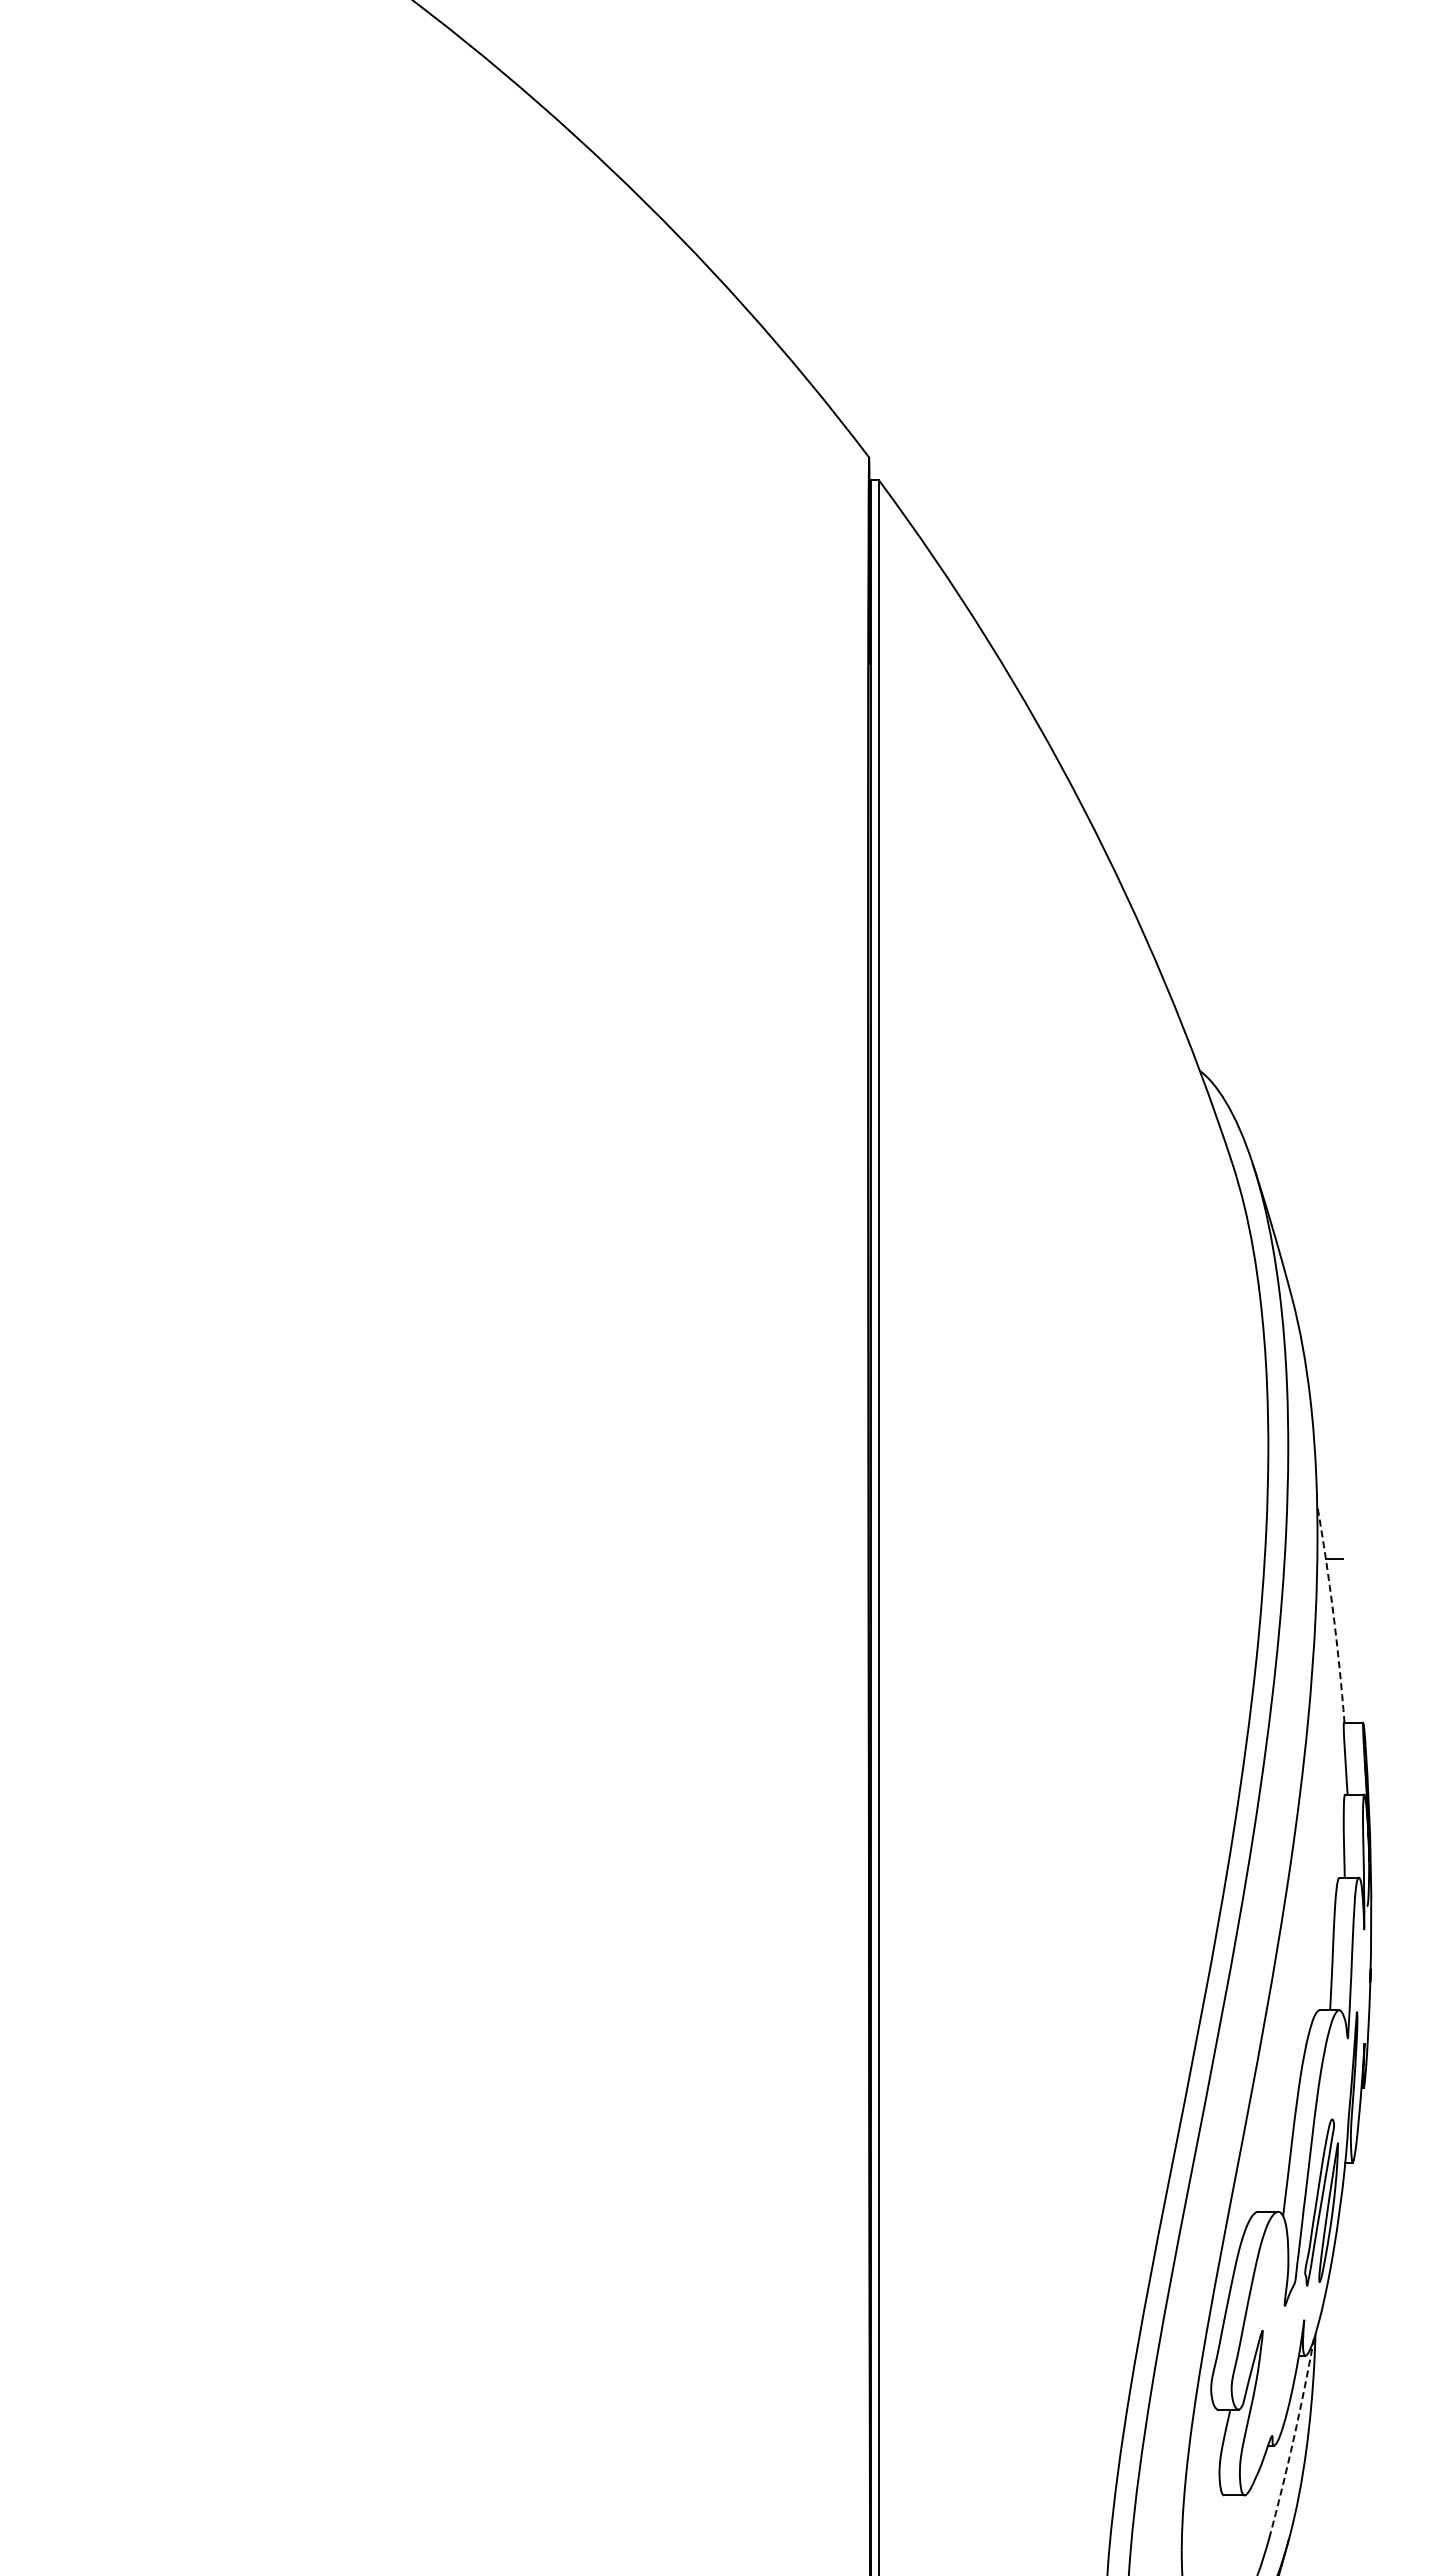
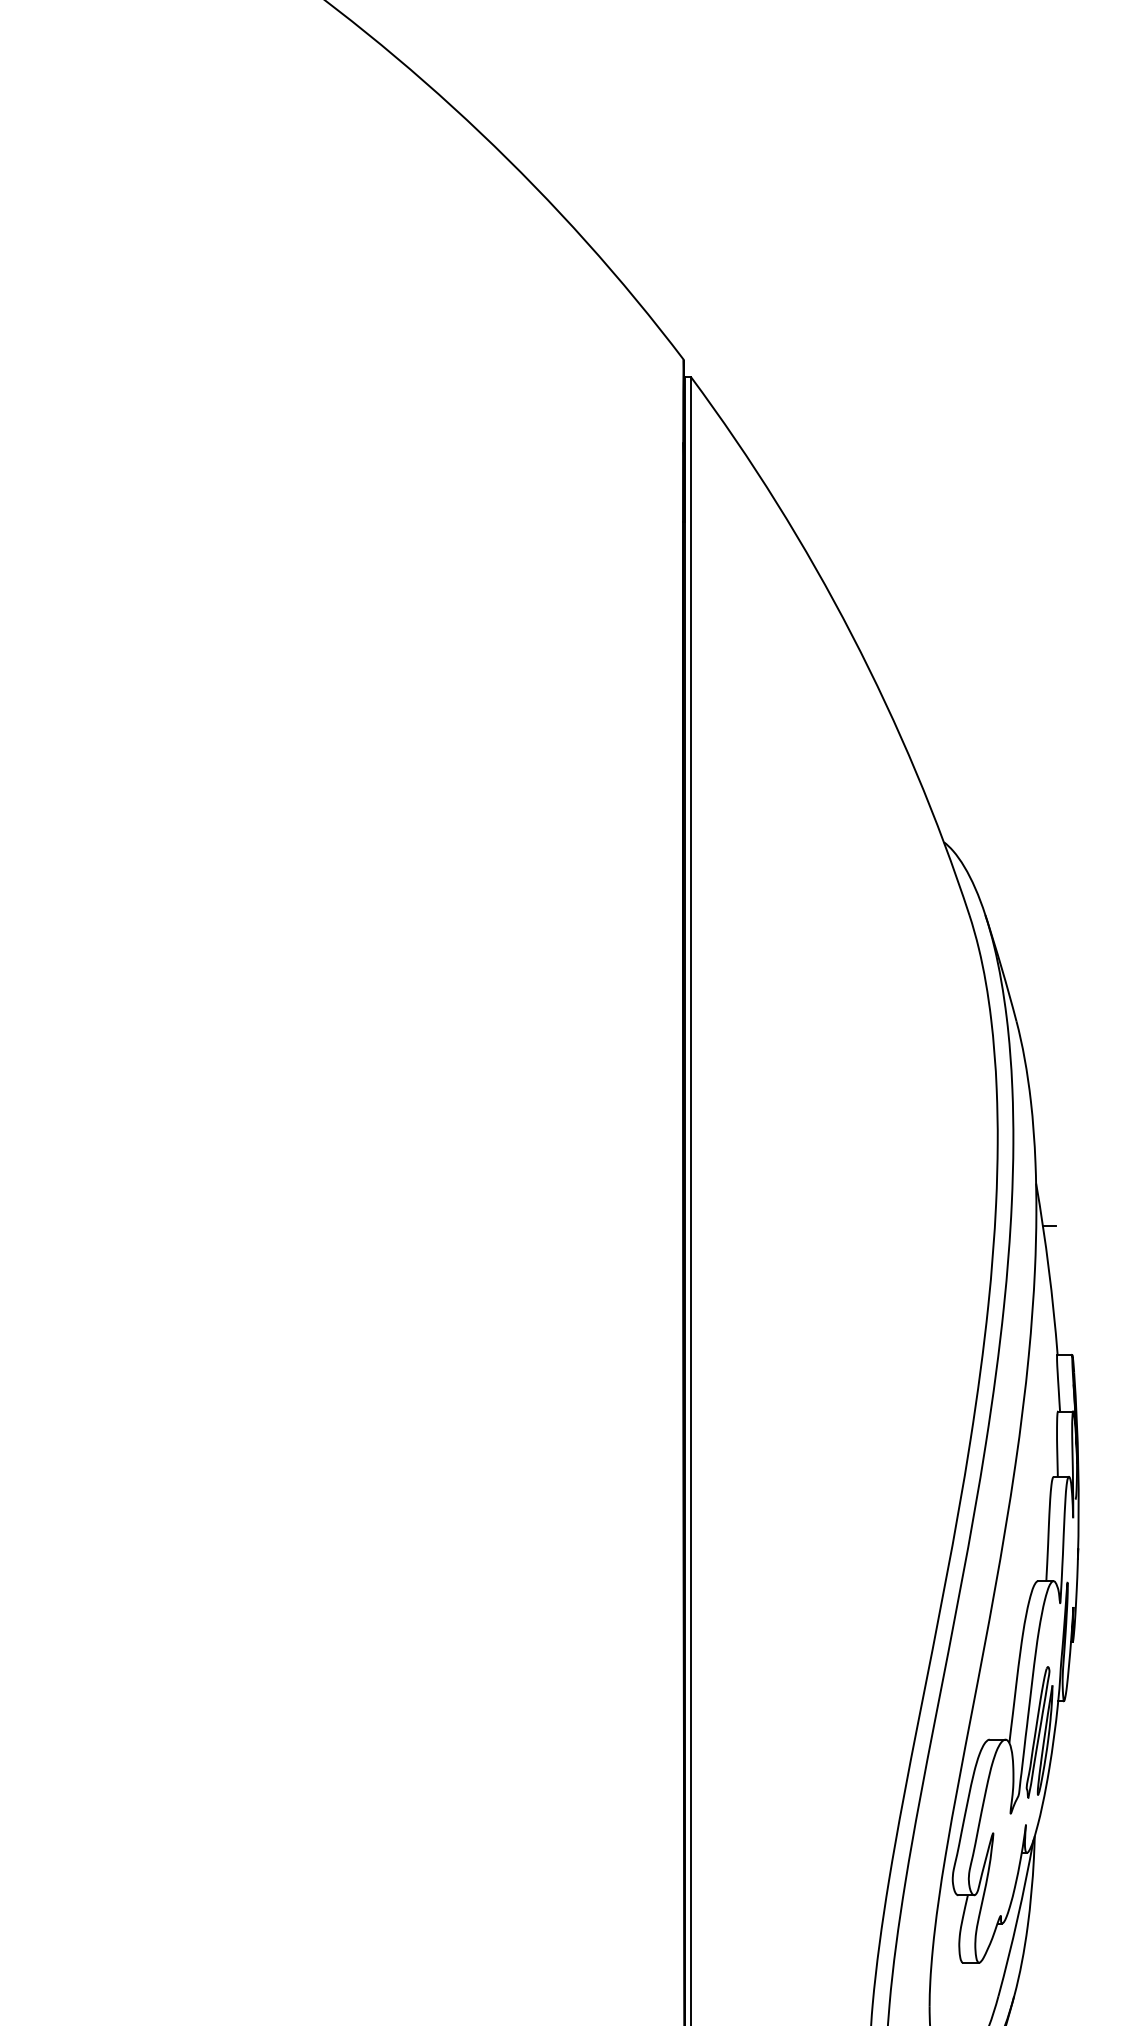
arc: (1333, 1613) -> (1048, 1269), dashed -> solid
arc: (1293, 2439) -> (1017, 1918), dashed -> solid

